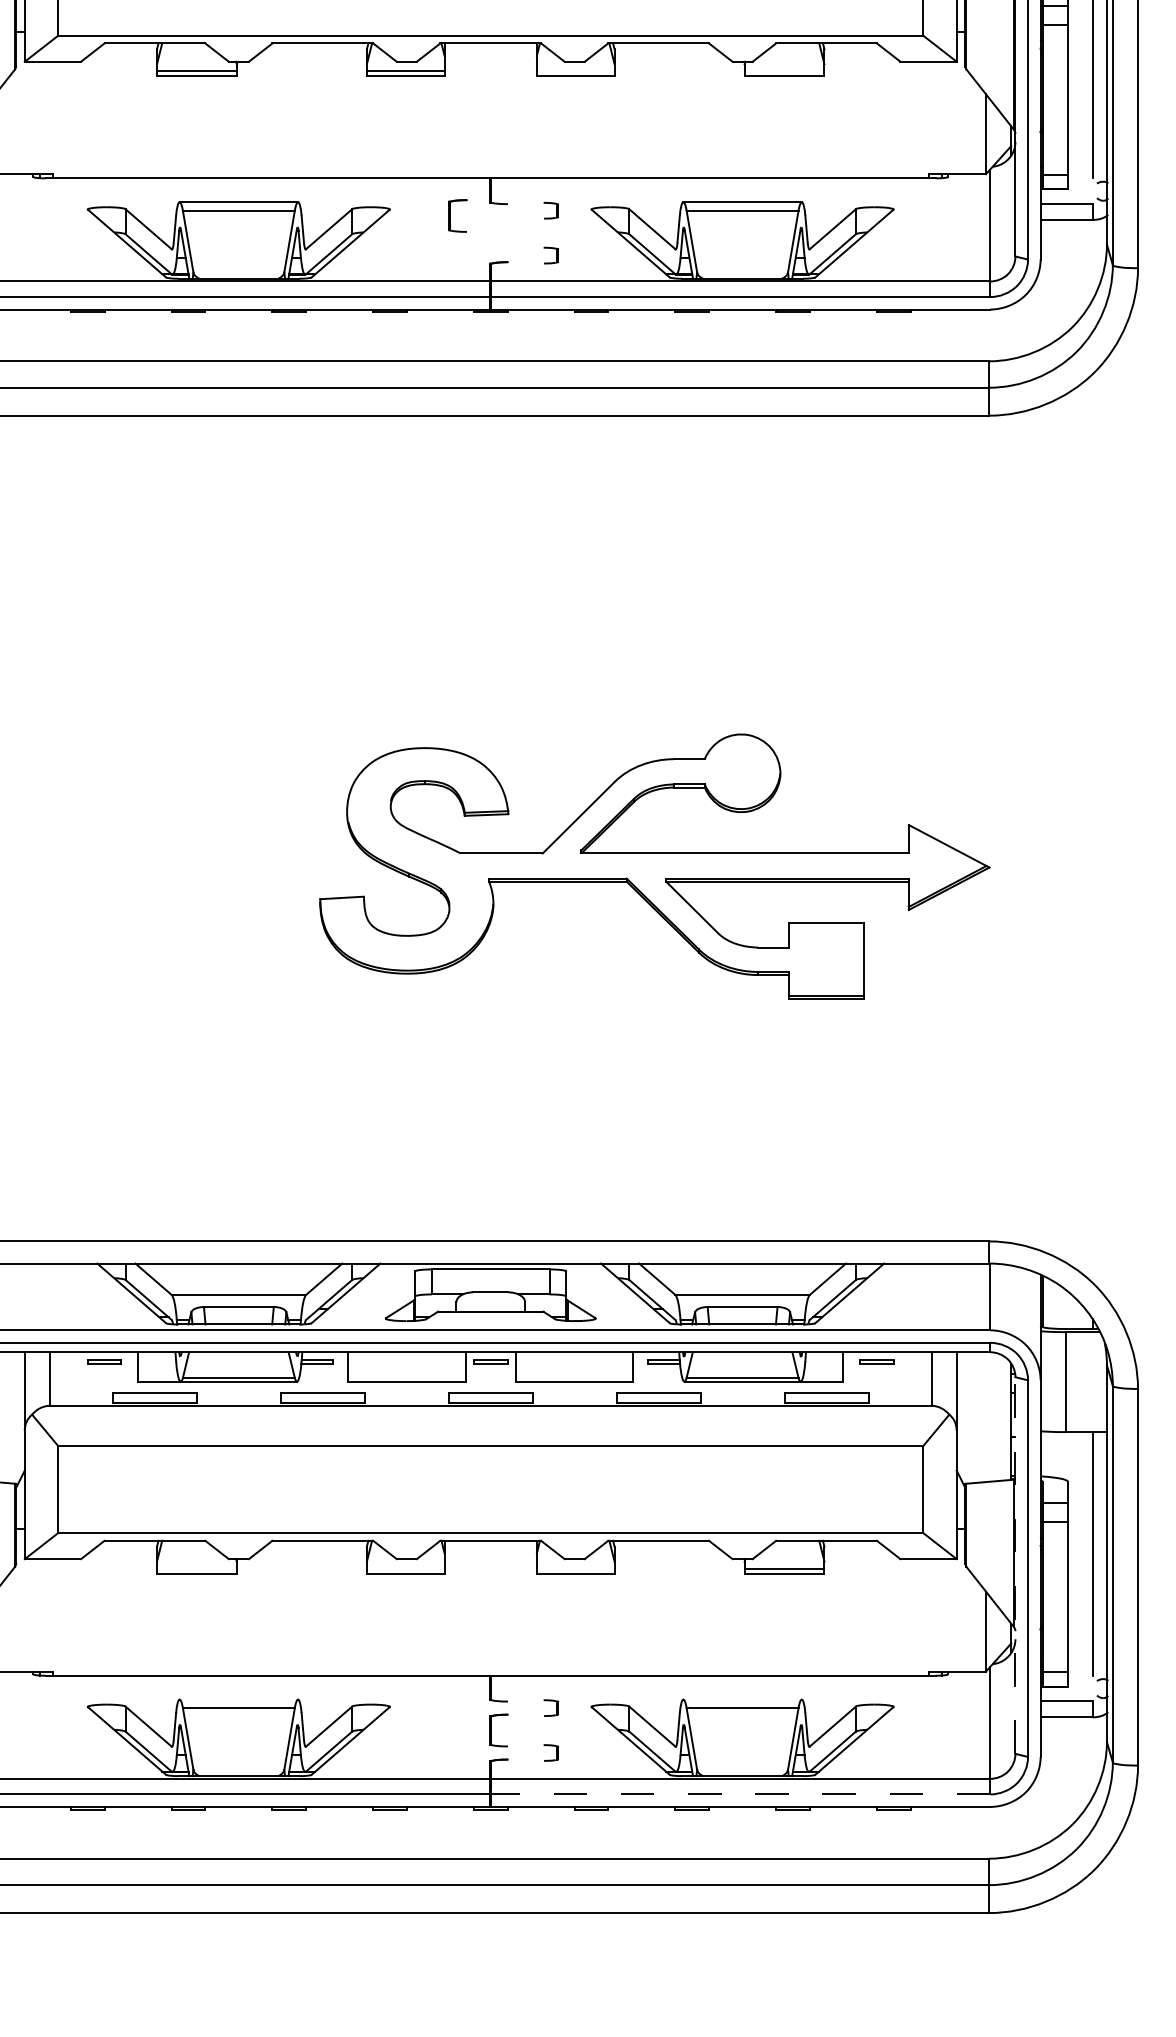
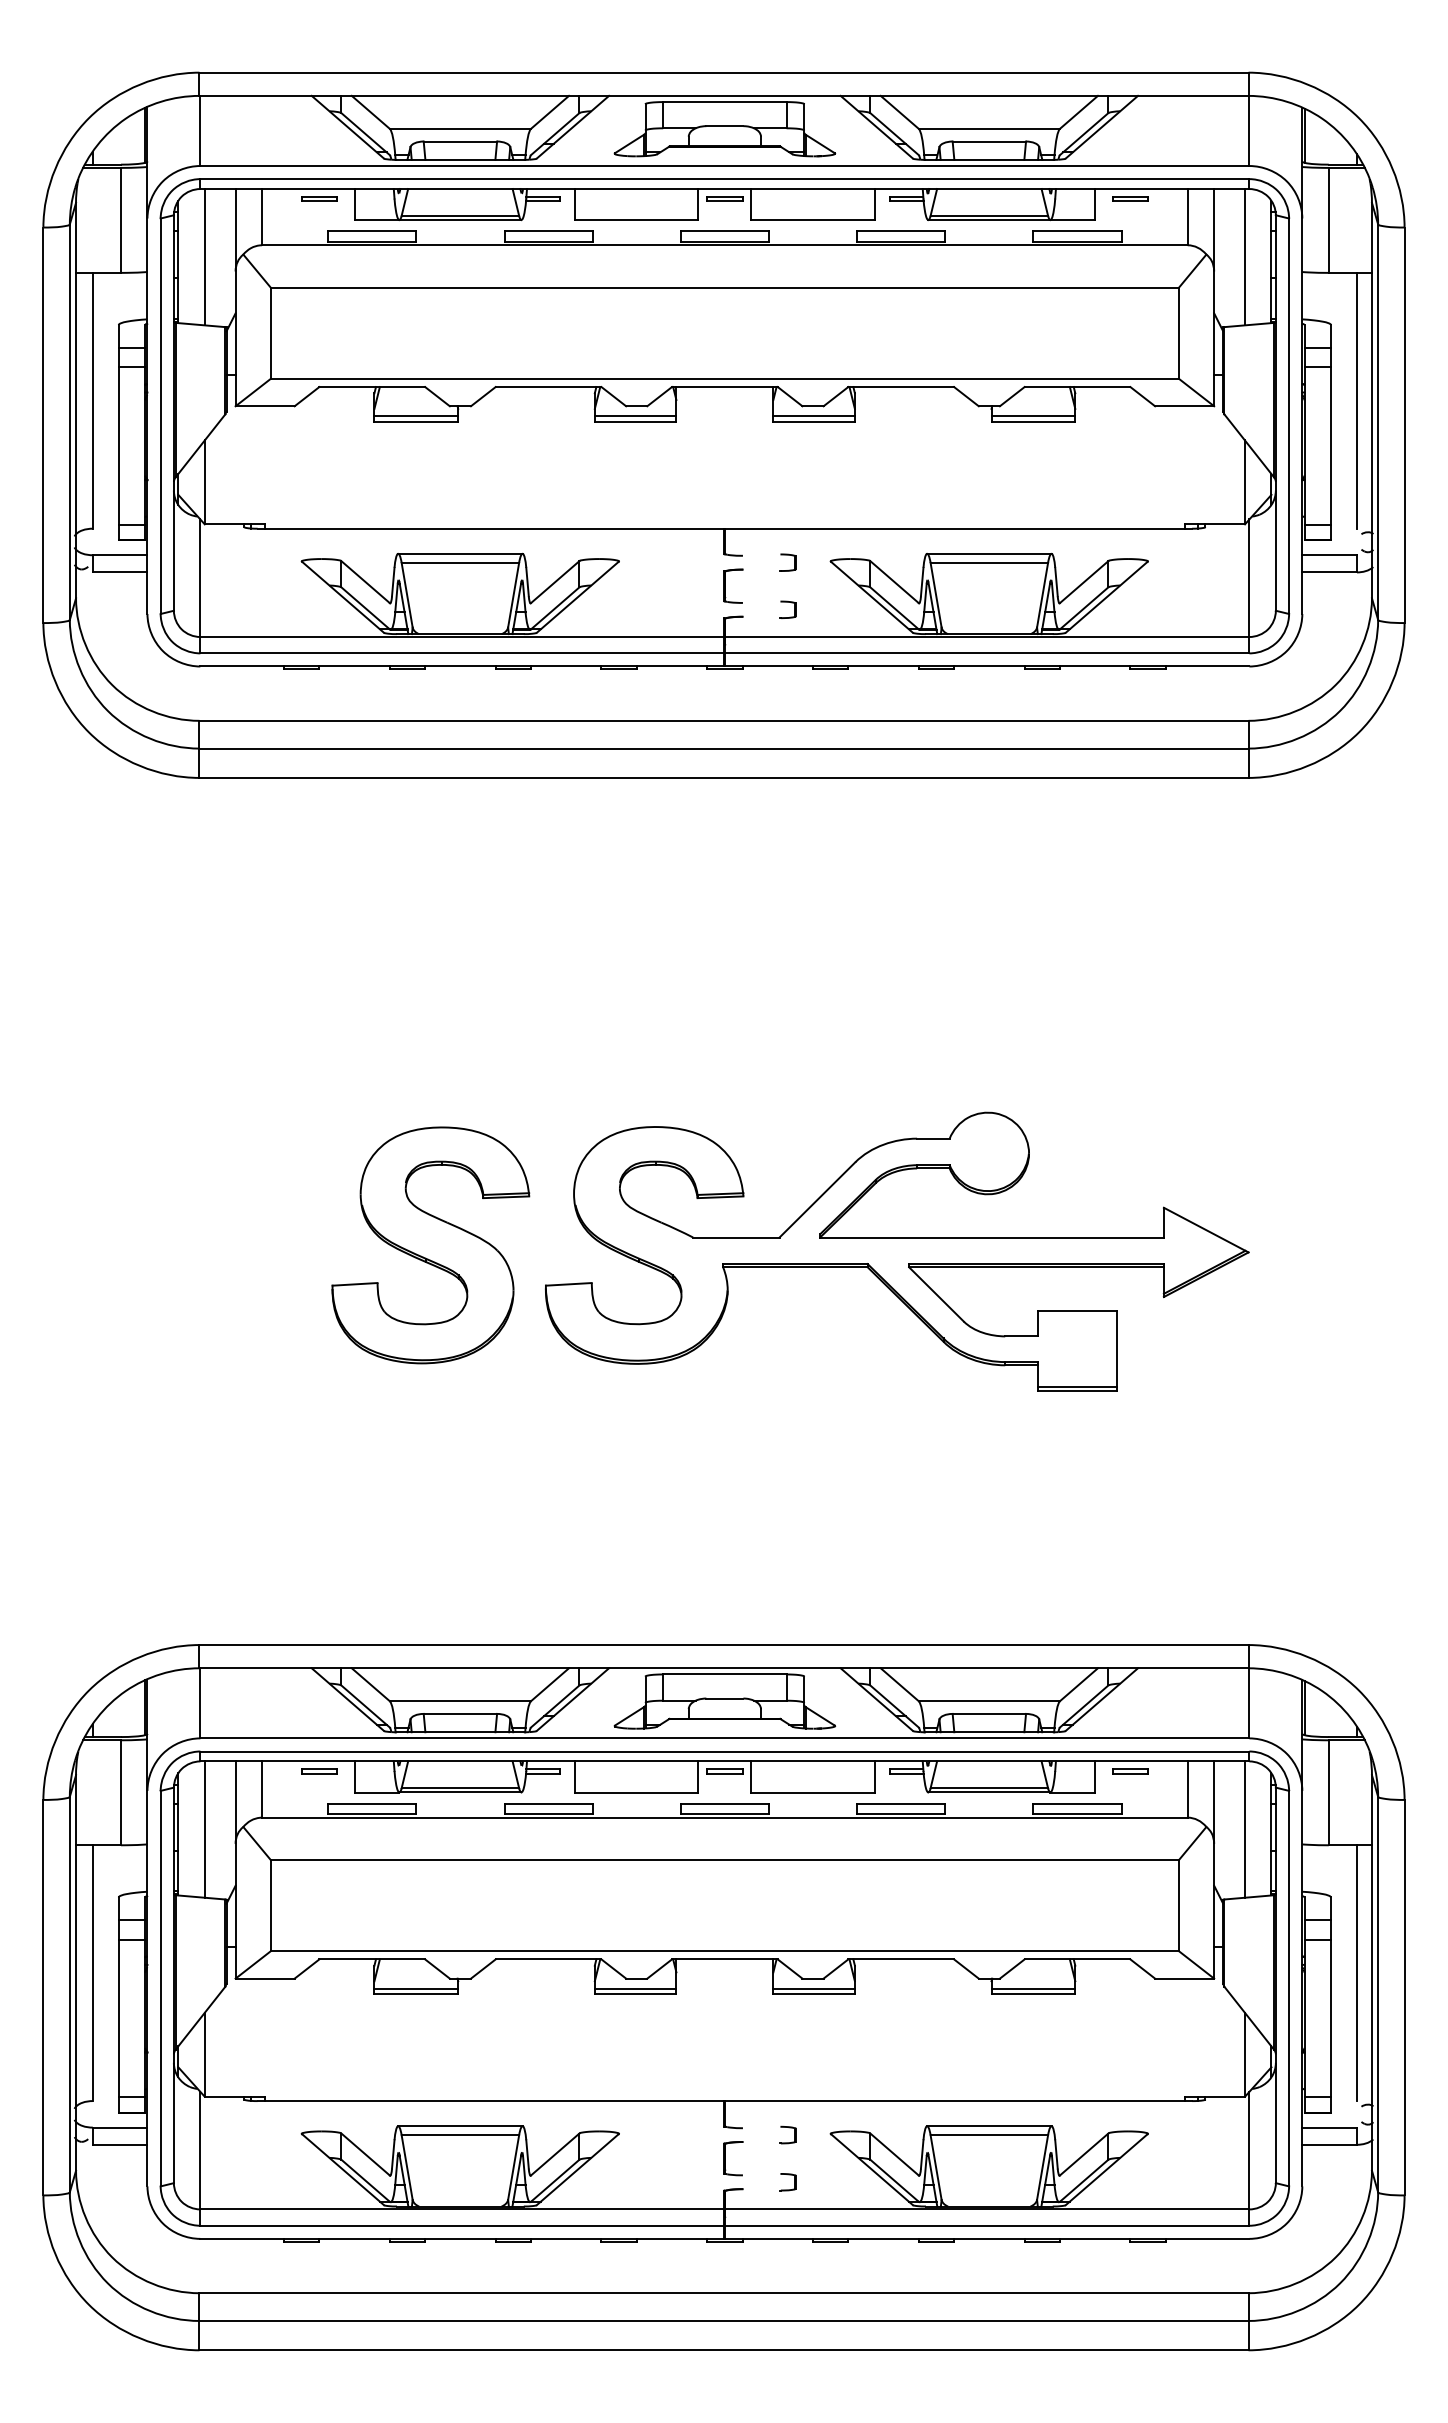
line: (575, 71) -> (813, 416), added
line: (784, 71) -> (1033, 416), added
part: (450, 215) -> (725, 585), moved
part: (210, 860) -> (430, 1245), added
line: (986, 1417) -> (1245, 1829), added
line: (1015, 1565) -> (1275, 1985), dashed -> solid
line: (197, 1568) -> (416, 1988), added
line: (405, 1568) -> (635, 1988), added
line: (575, 1568) -> (813, 1988), added
line: (238, 1699) -> (460, 2126), added
line: (742, 1699) -> (989, 2126), added
line: (739, 1794) -> (986, 2225), dashed -> solid

